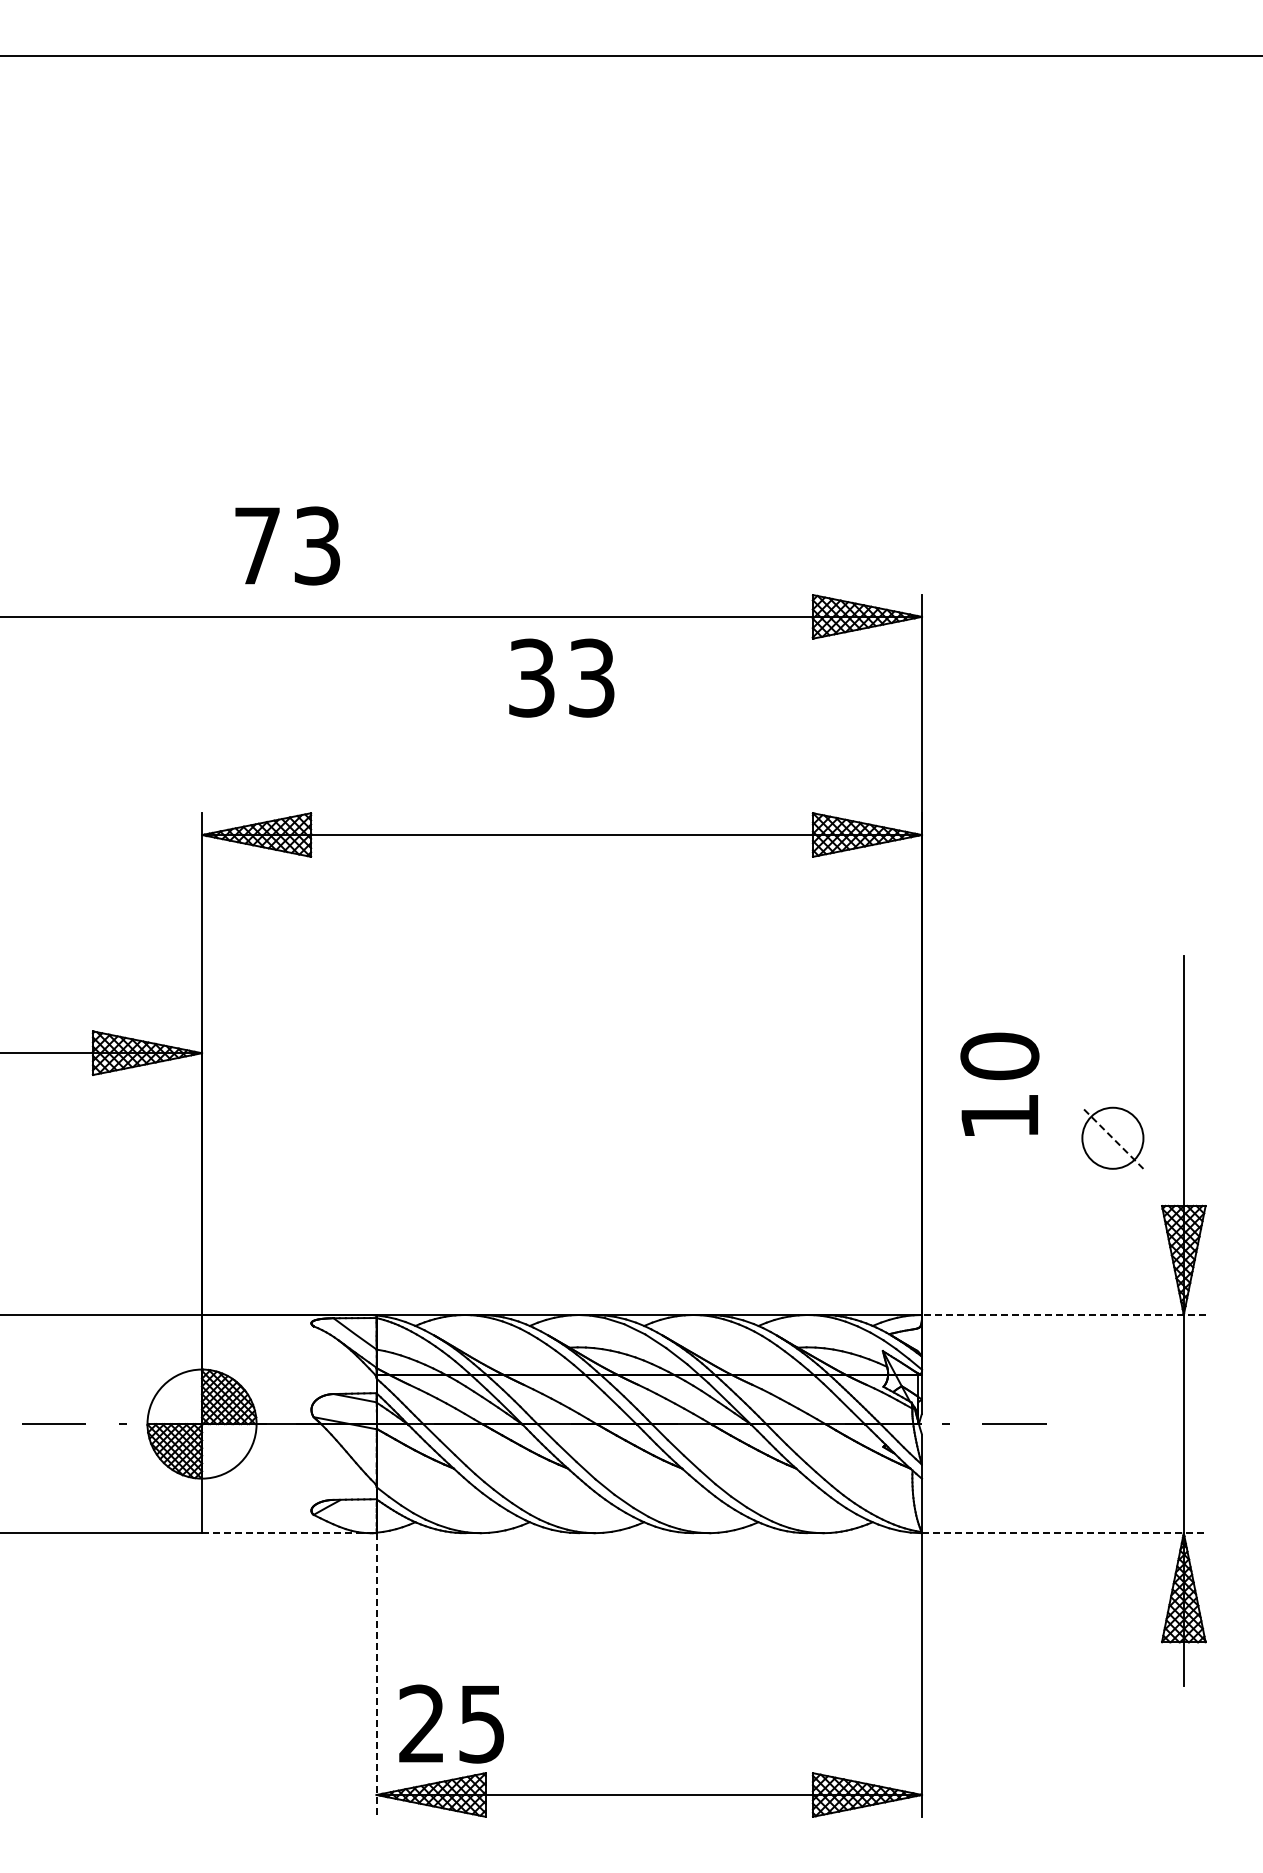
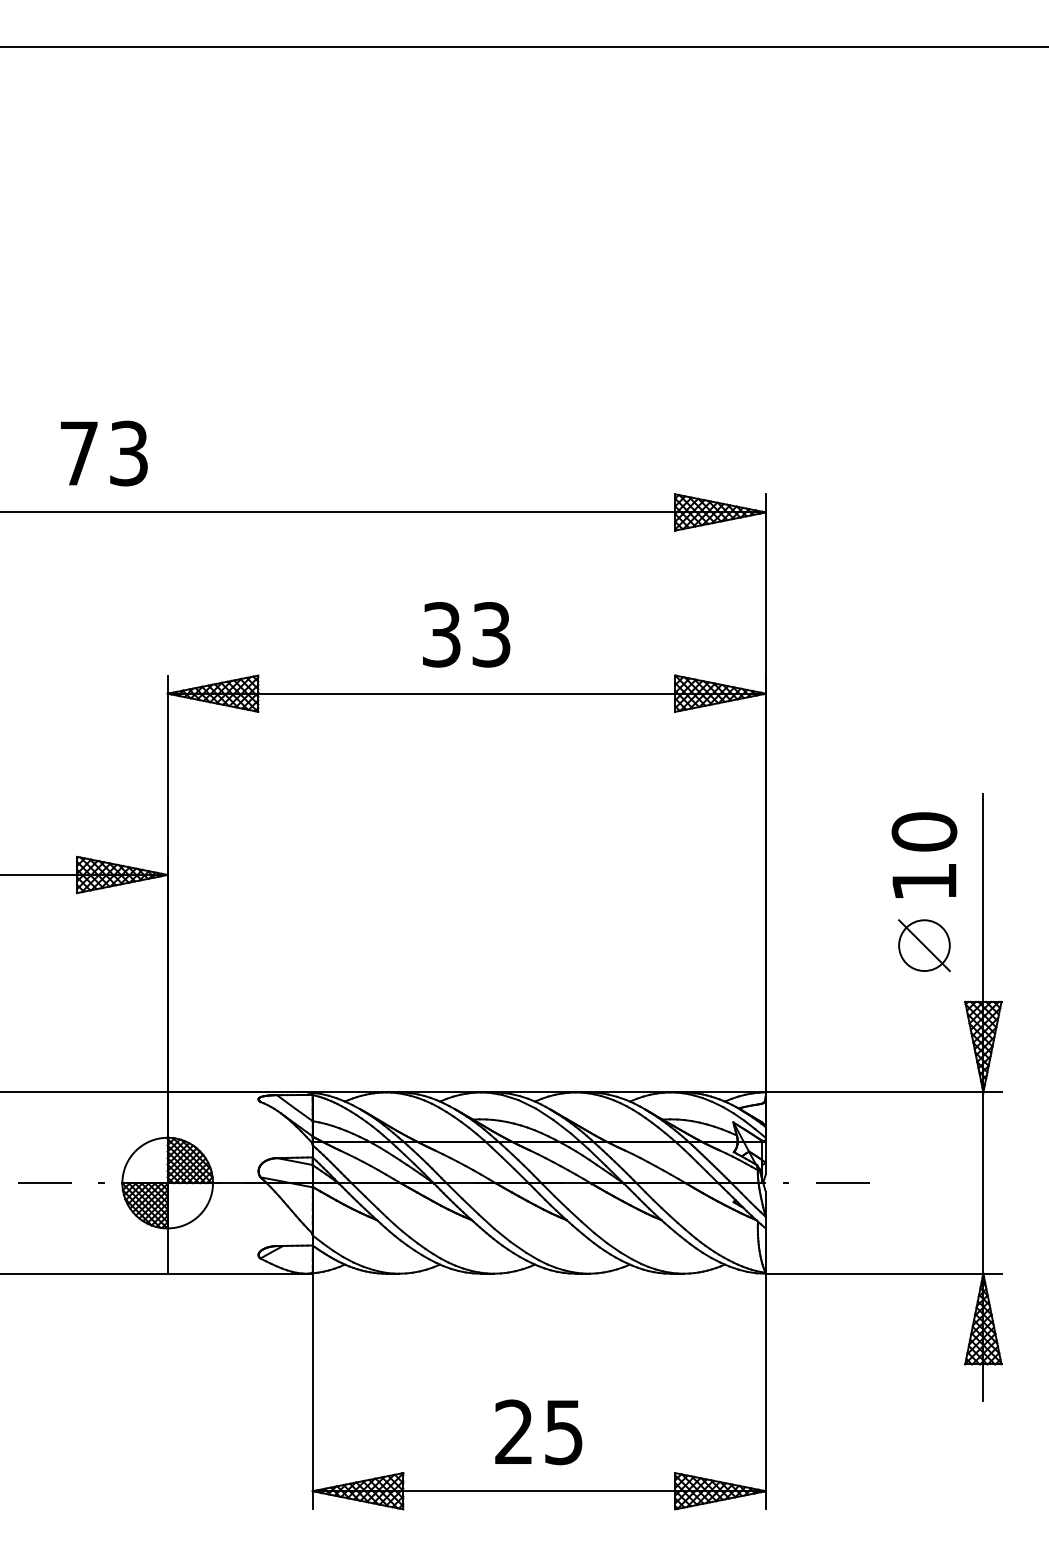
text: (287, 545) -> (104, 453), moved
text: (561, 677) -> (466, 634), moved
text: (999, 1083) -> (924, 854), moved
line: (1112, 1137) -> (924, 944), dashed -> solid
line: (1063, 1315) -> (883, 1092), dashed -> solid
line: (286, 1533) -> (237, 1273), dashed -> solid
line: (1063, 1533) -> (883, 1273), dashed -> solid
line: (376, 1675) -> (312, 1391), dashed -> solid
text: (451, 1723) -> (538, 1431), moved

